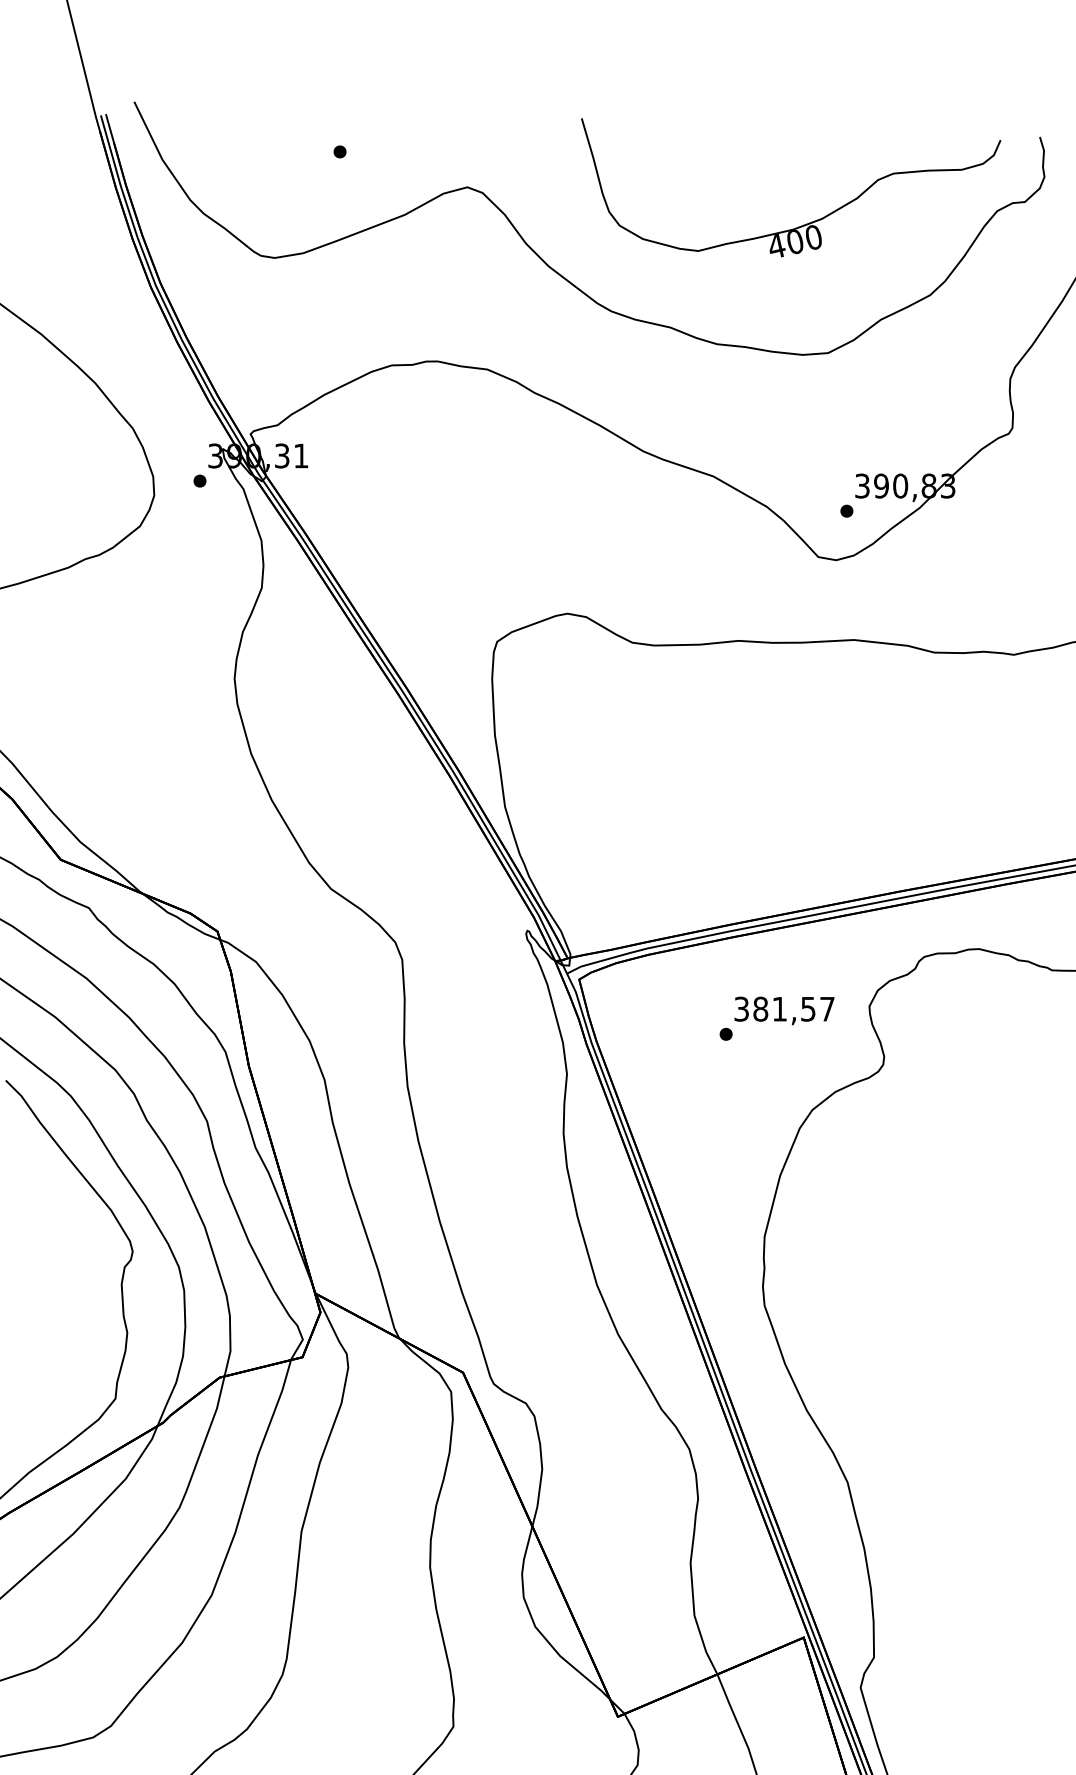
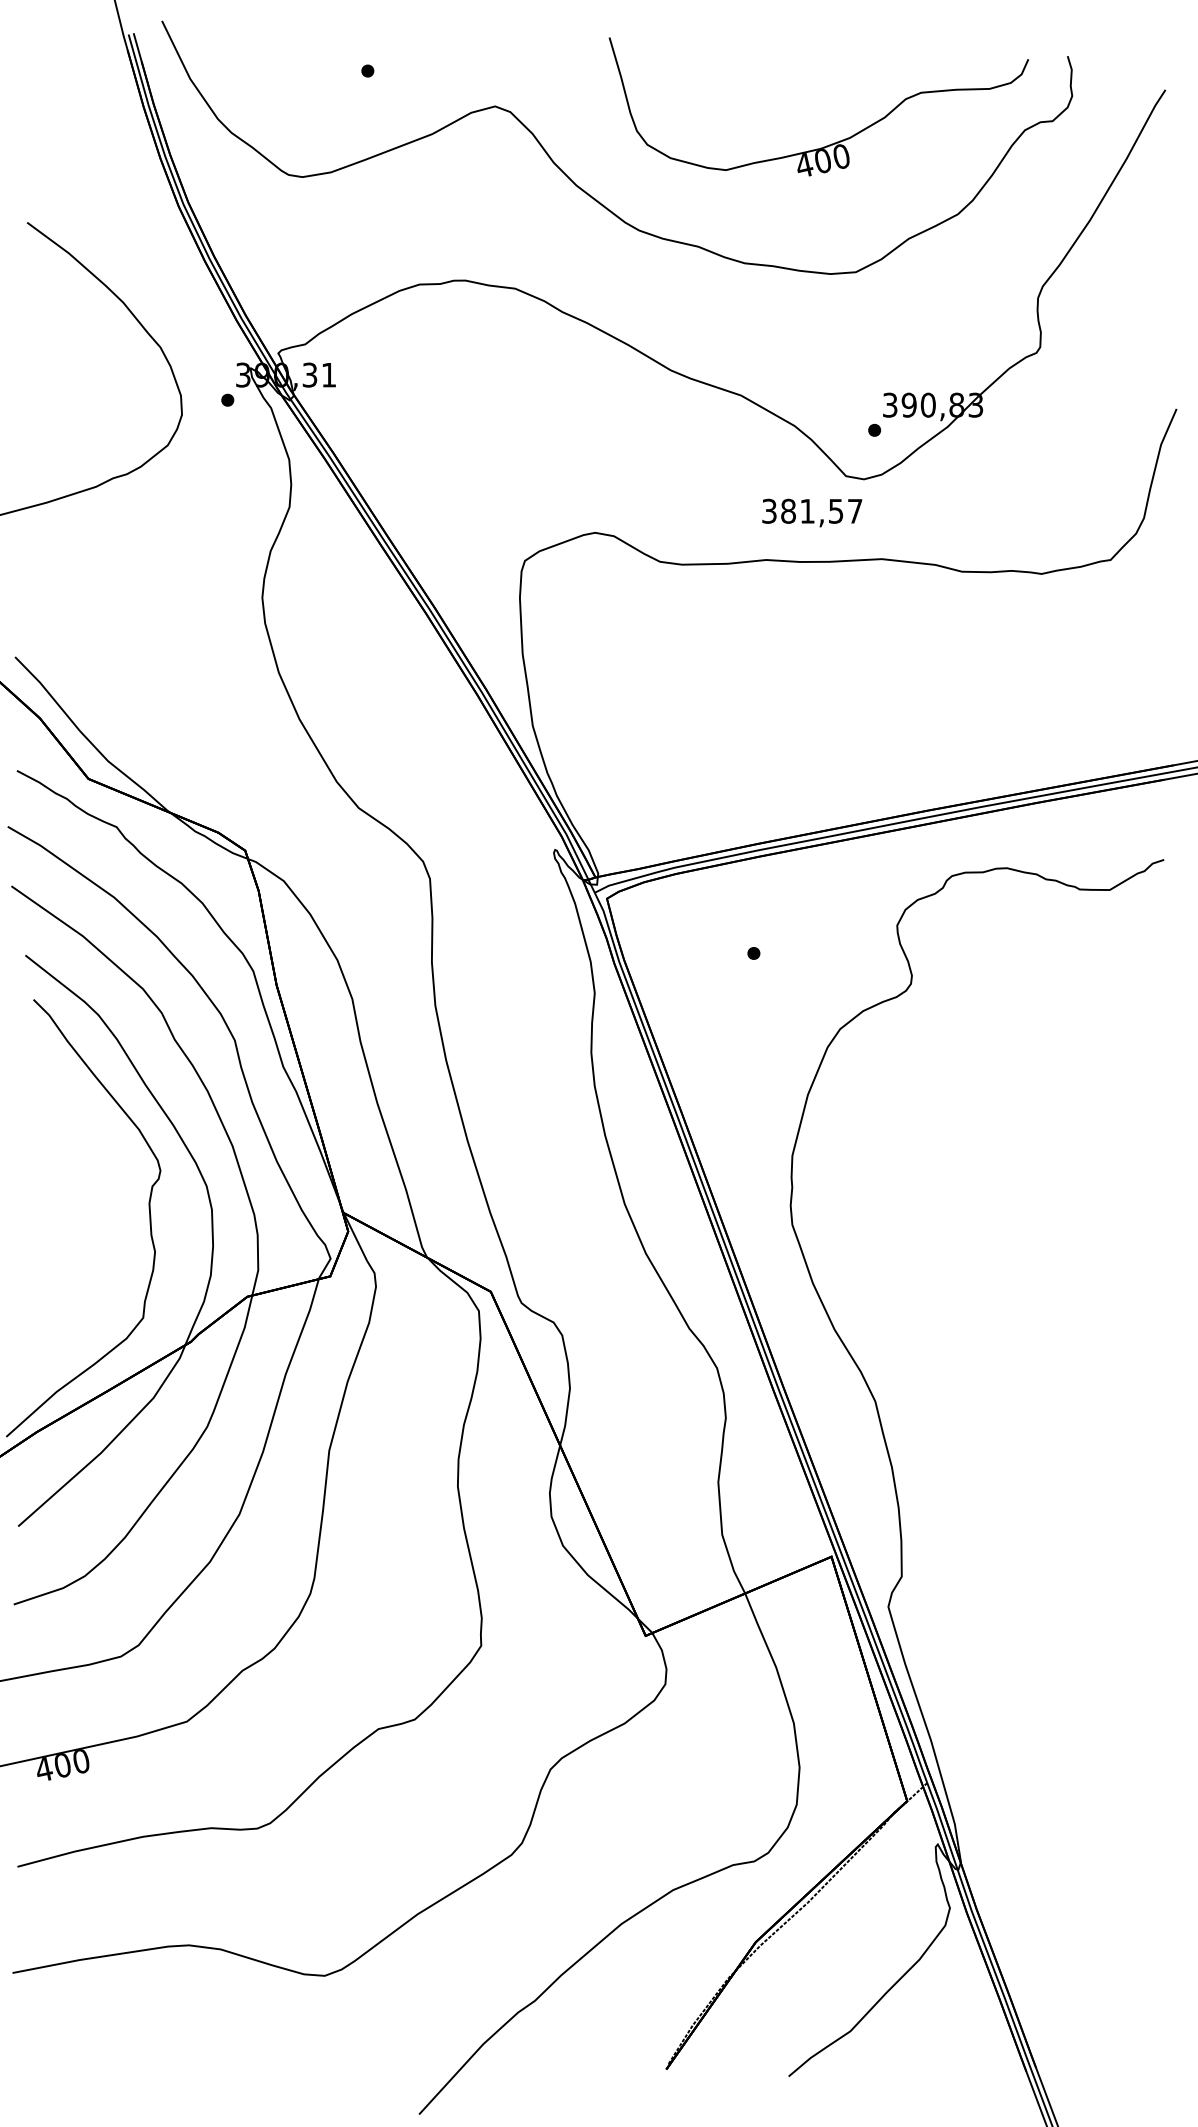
text: (784, 1010) -> (812, 512), moved

